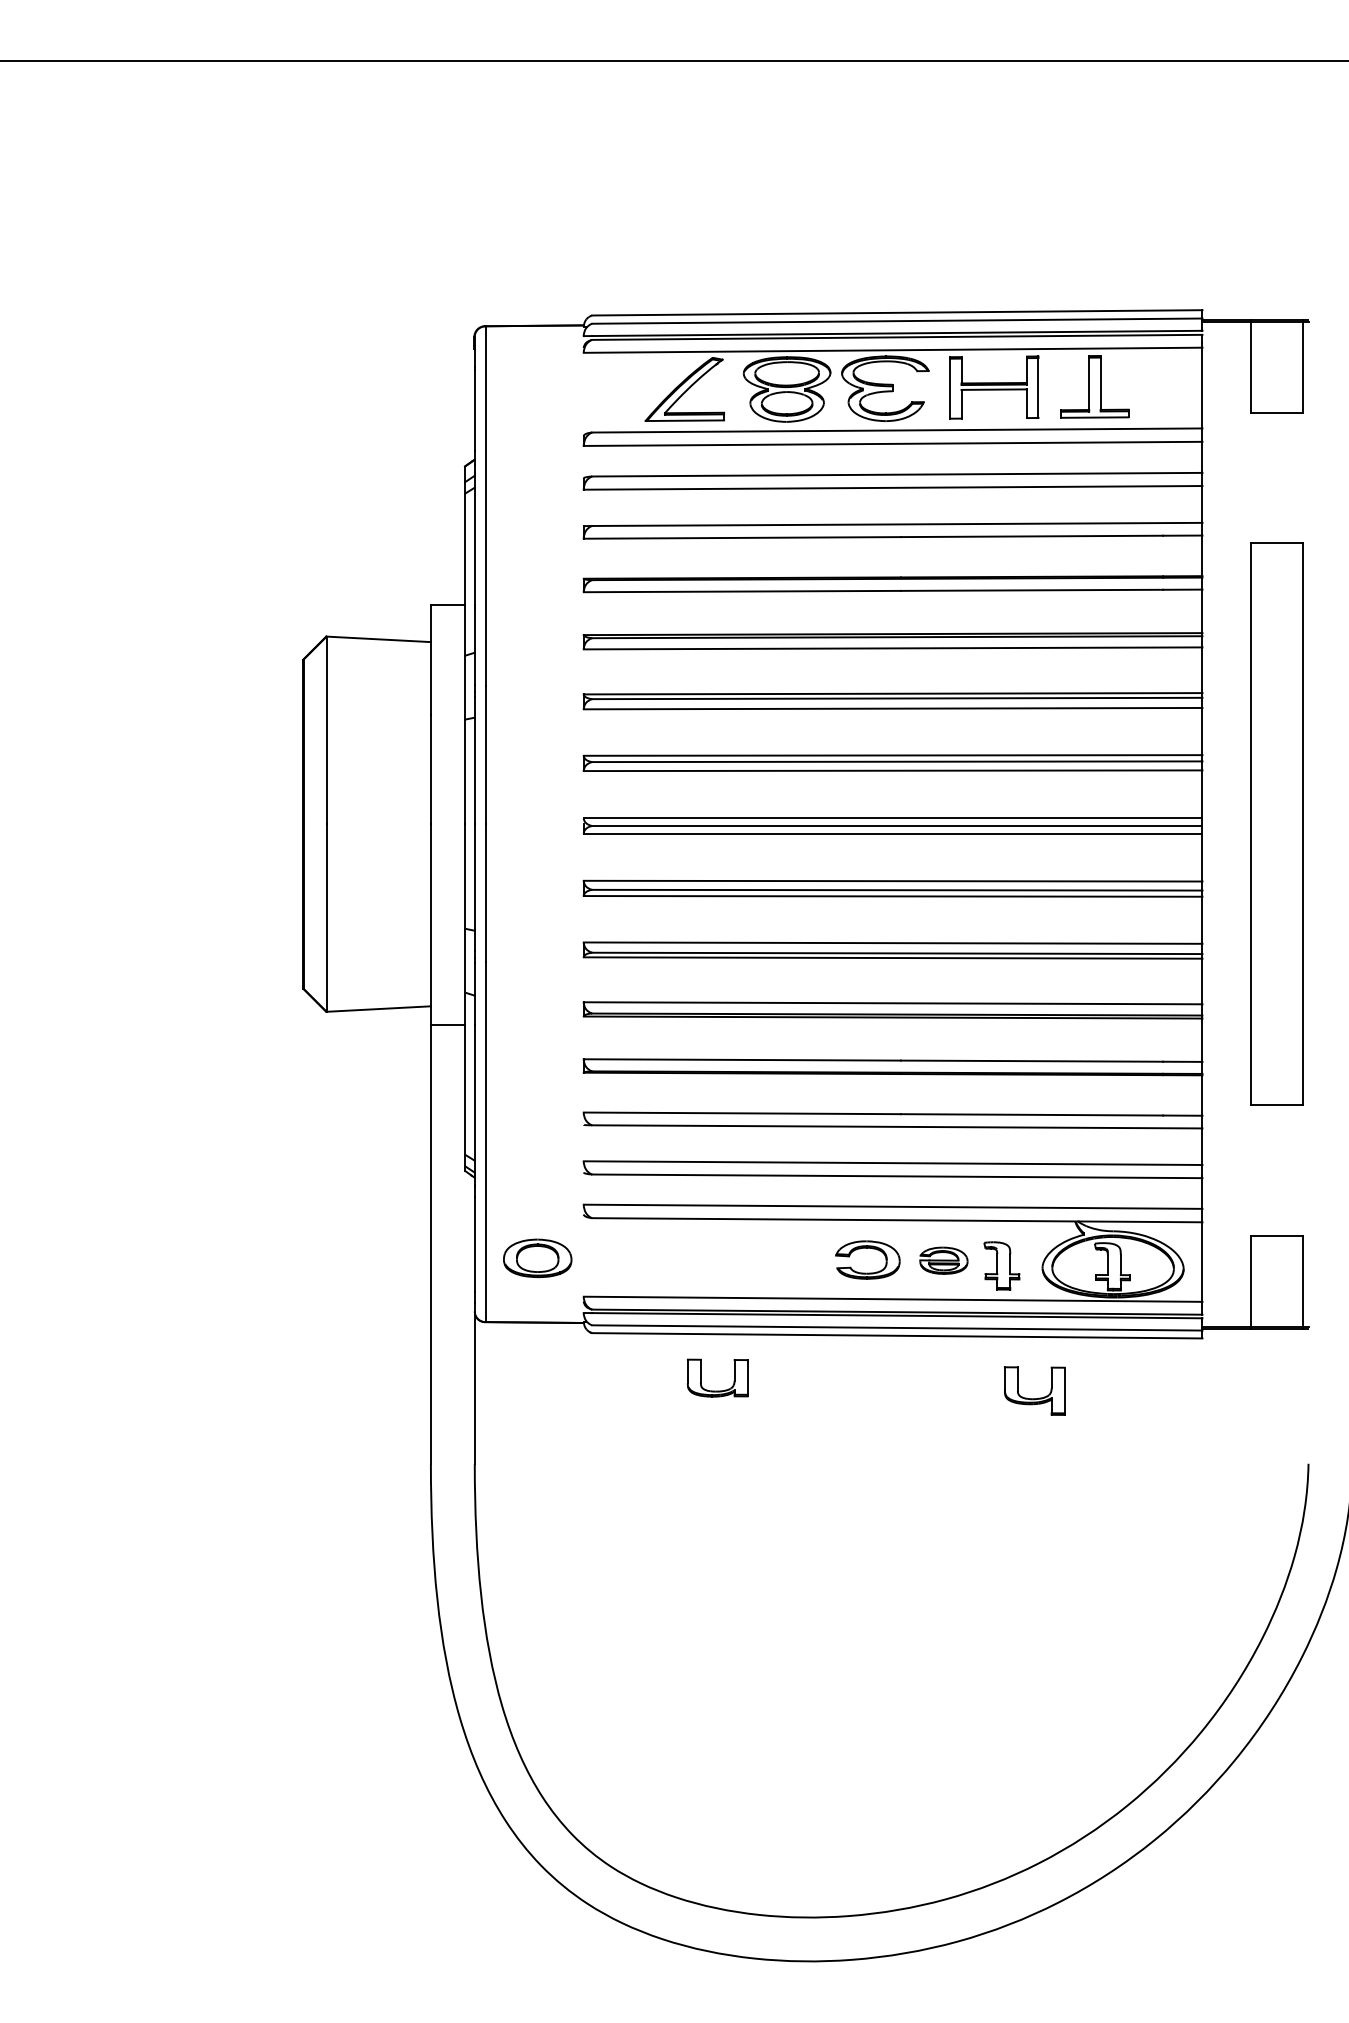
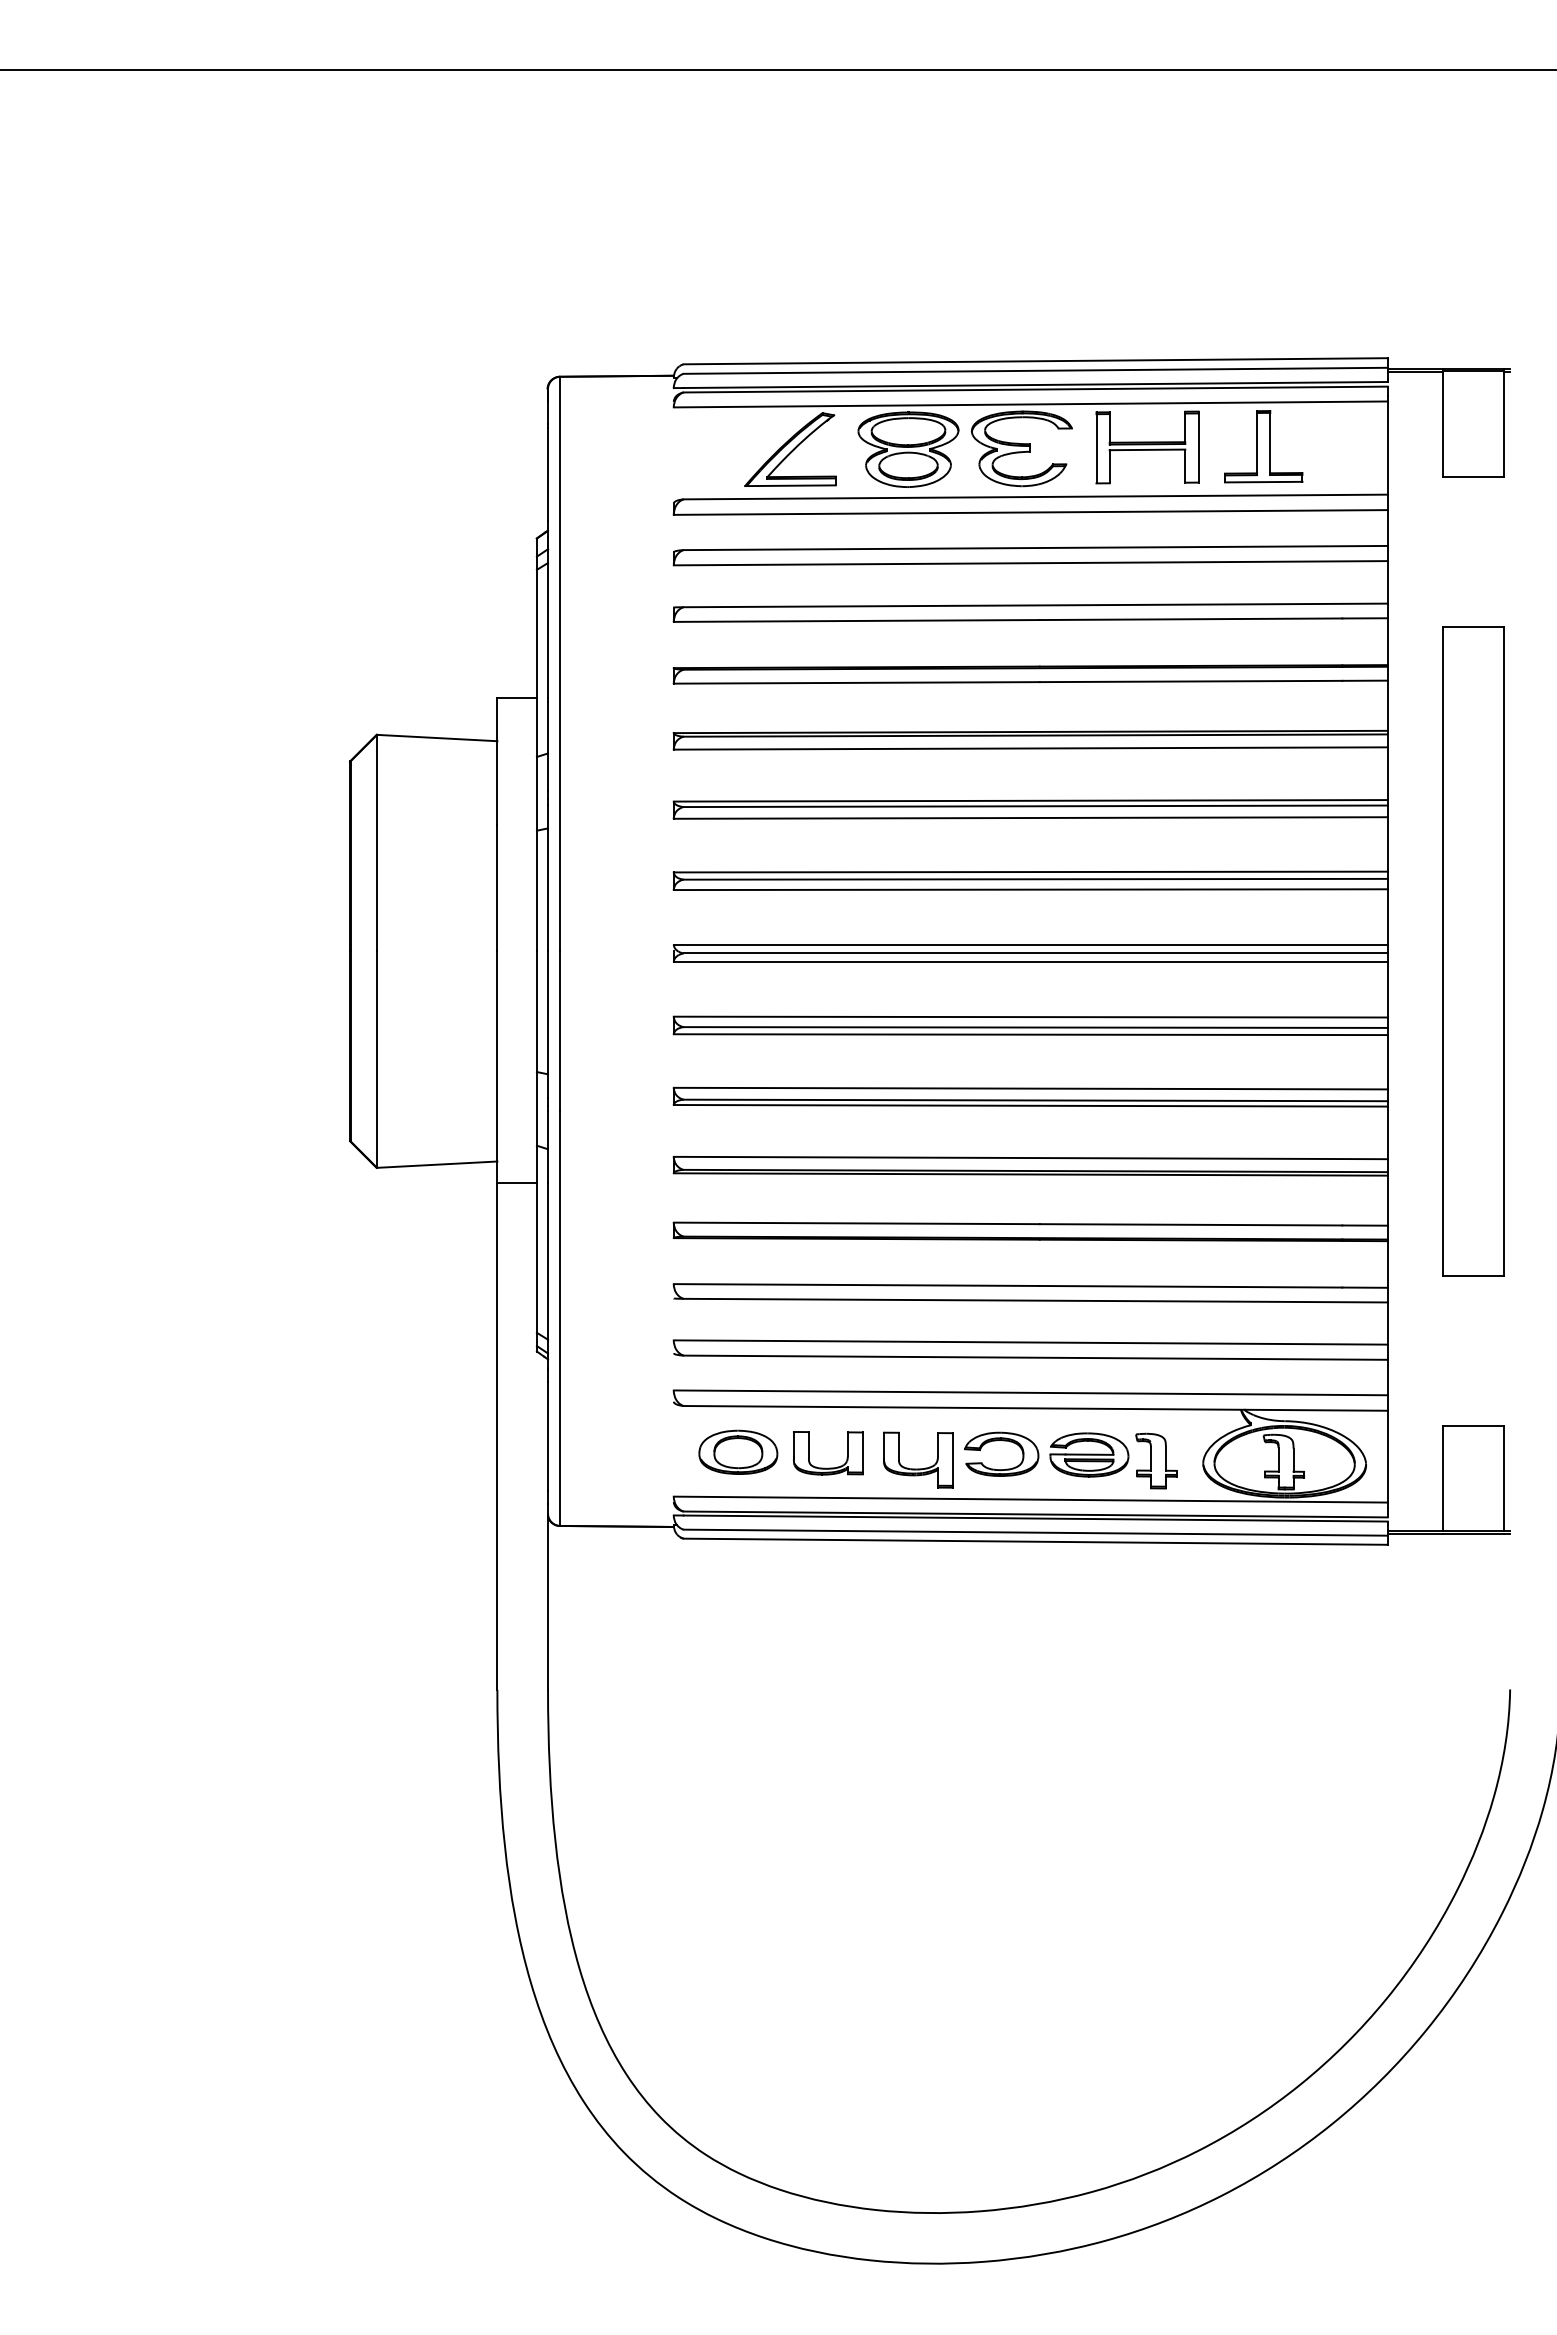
part: (537, 1257) -> (738, 1451), moved
part: (943, 1260) -> (1088, 1454), size x1.43
part: (717, 1390) -> (828, 1467), moved
part: (1034, 1398) -> (918, 1468), moved

